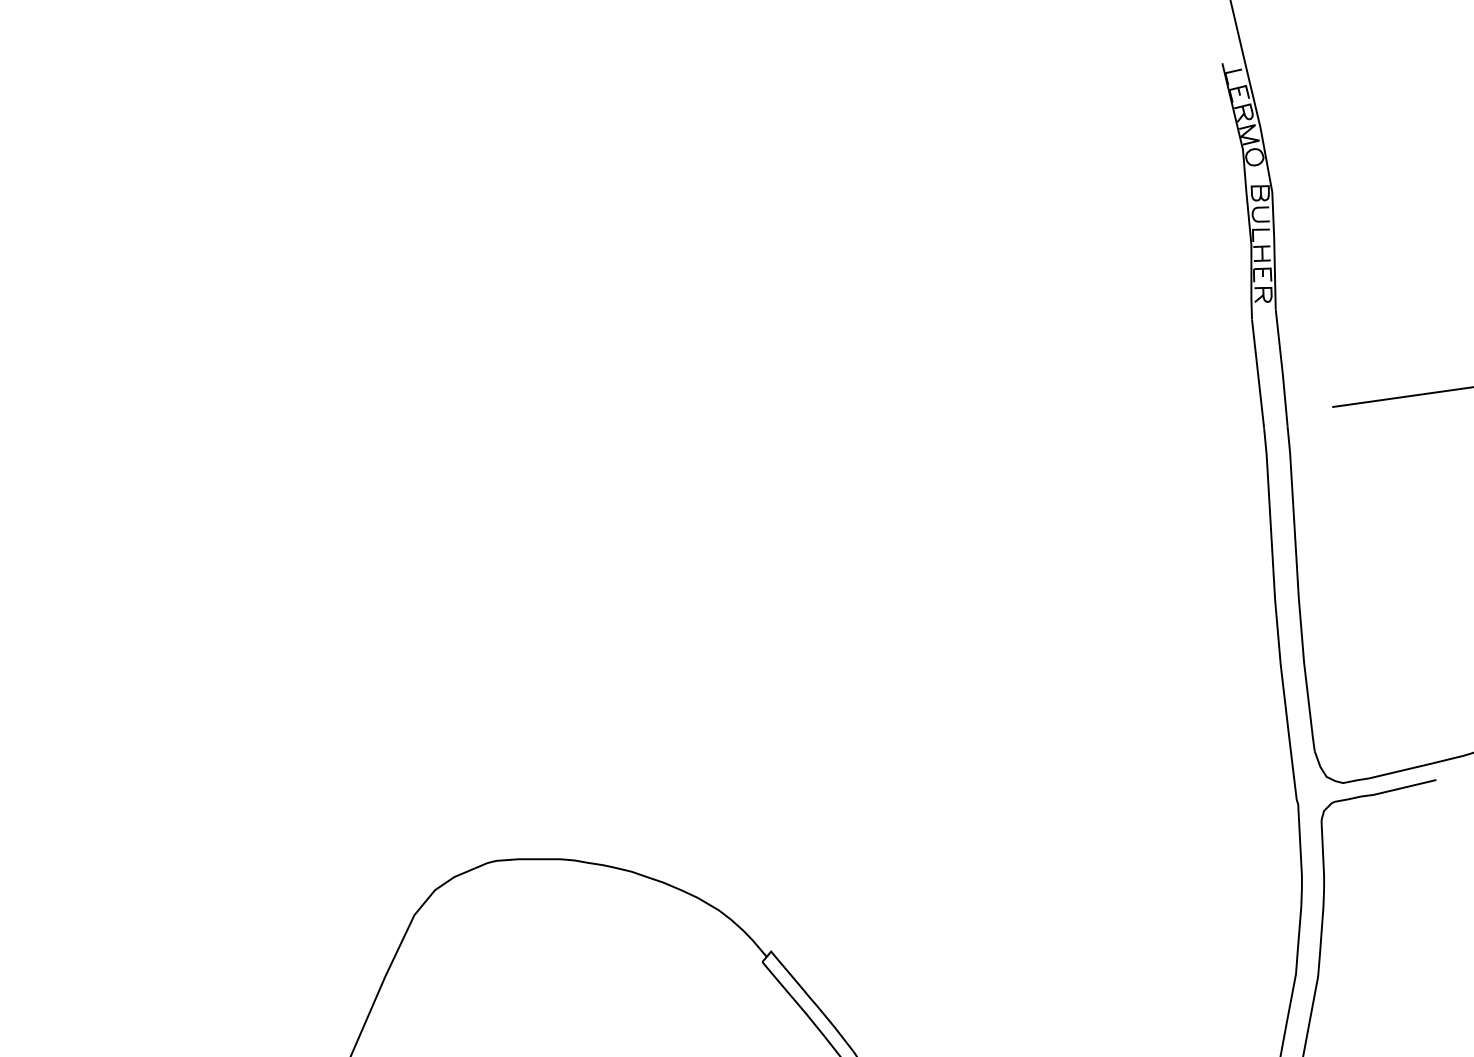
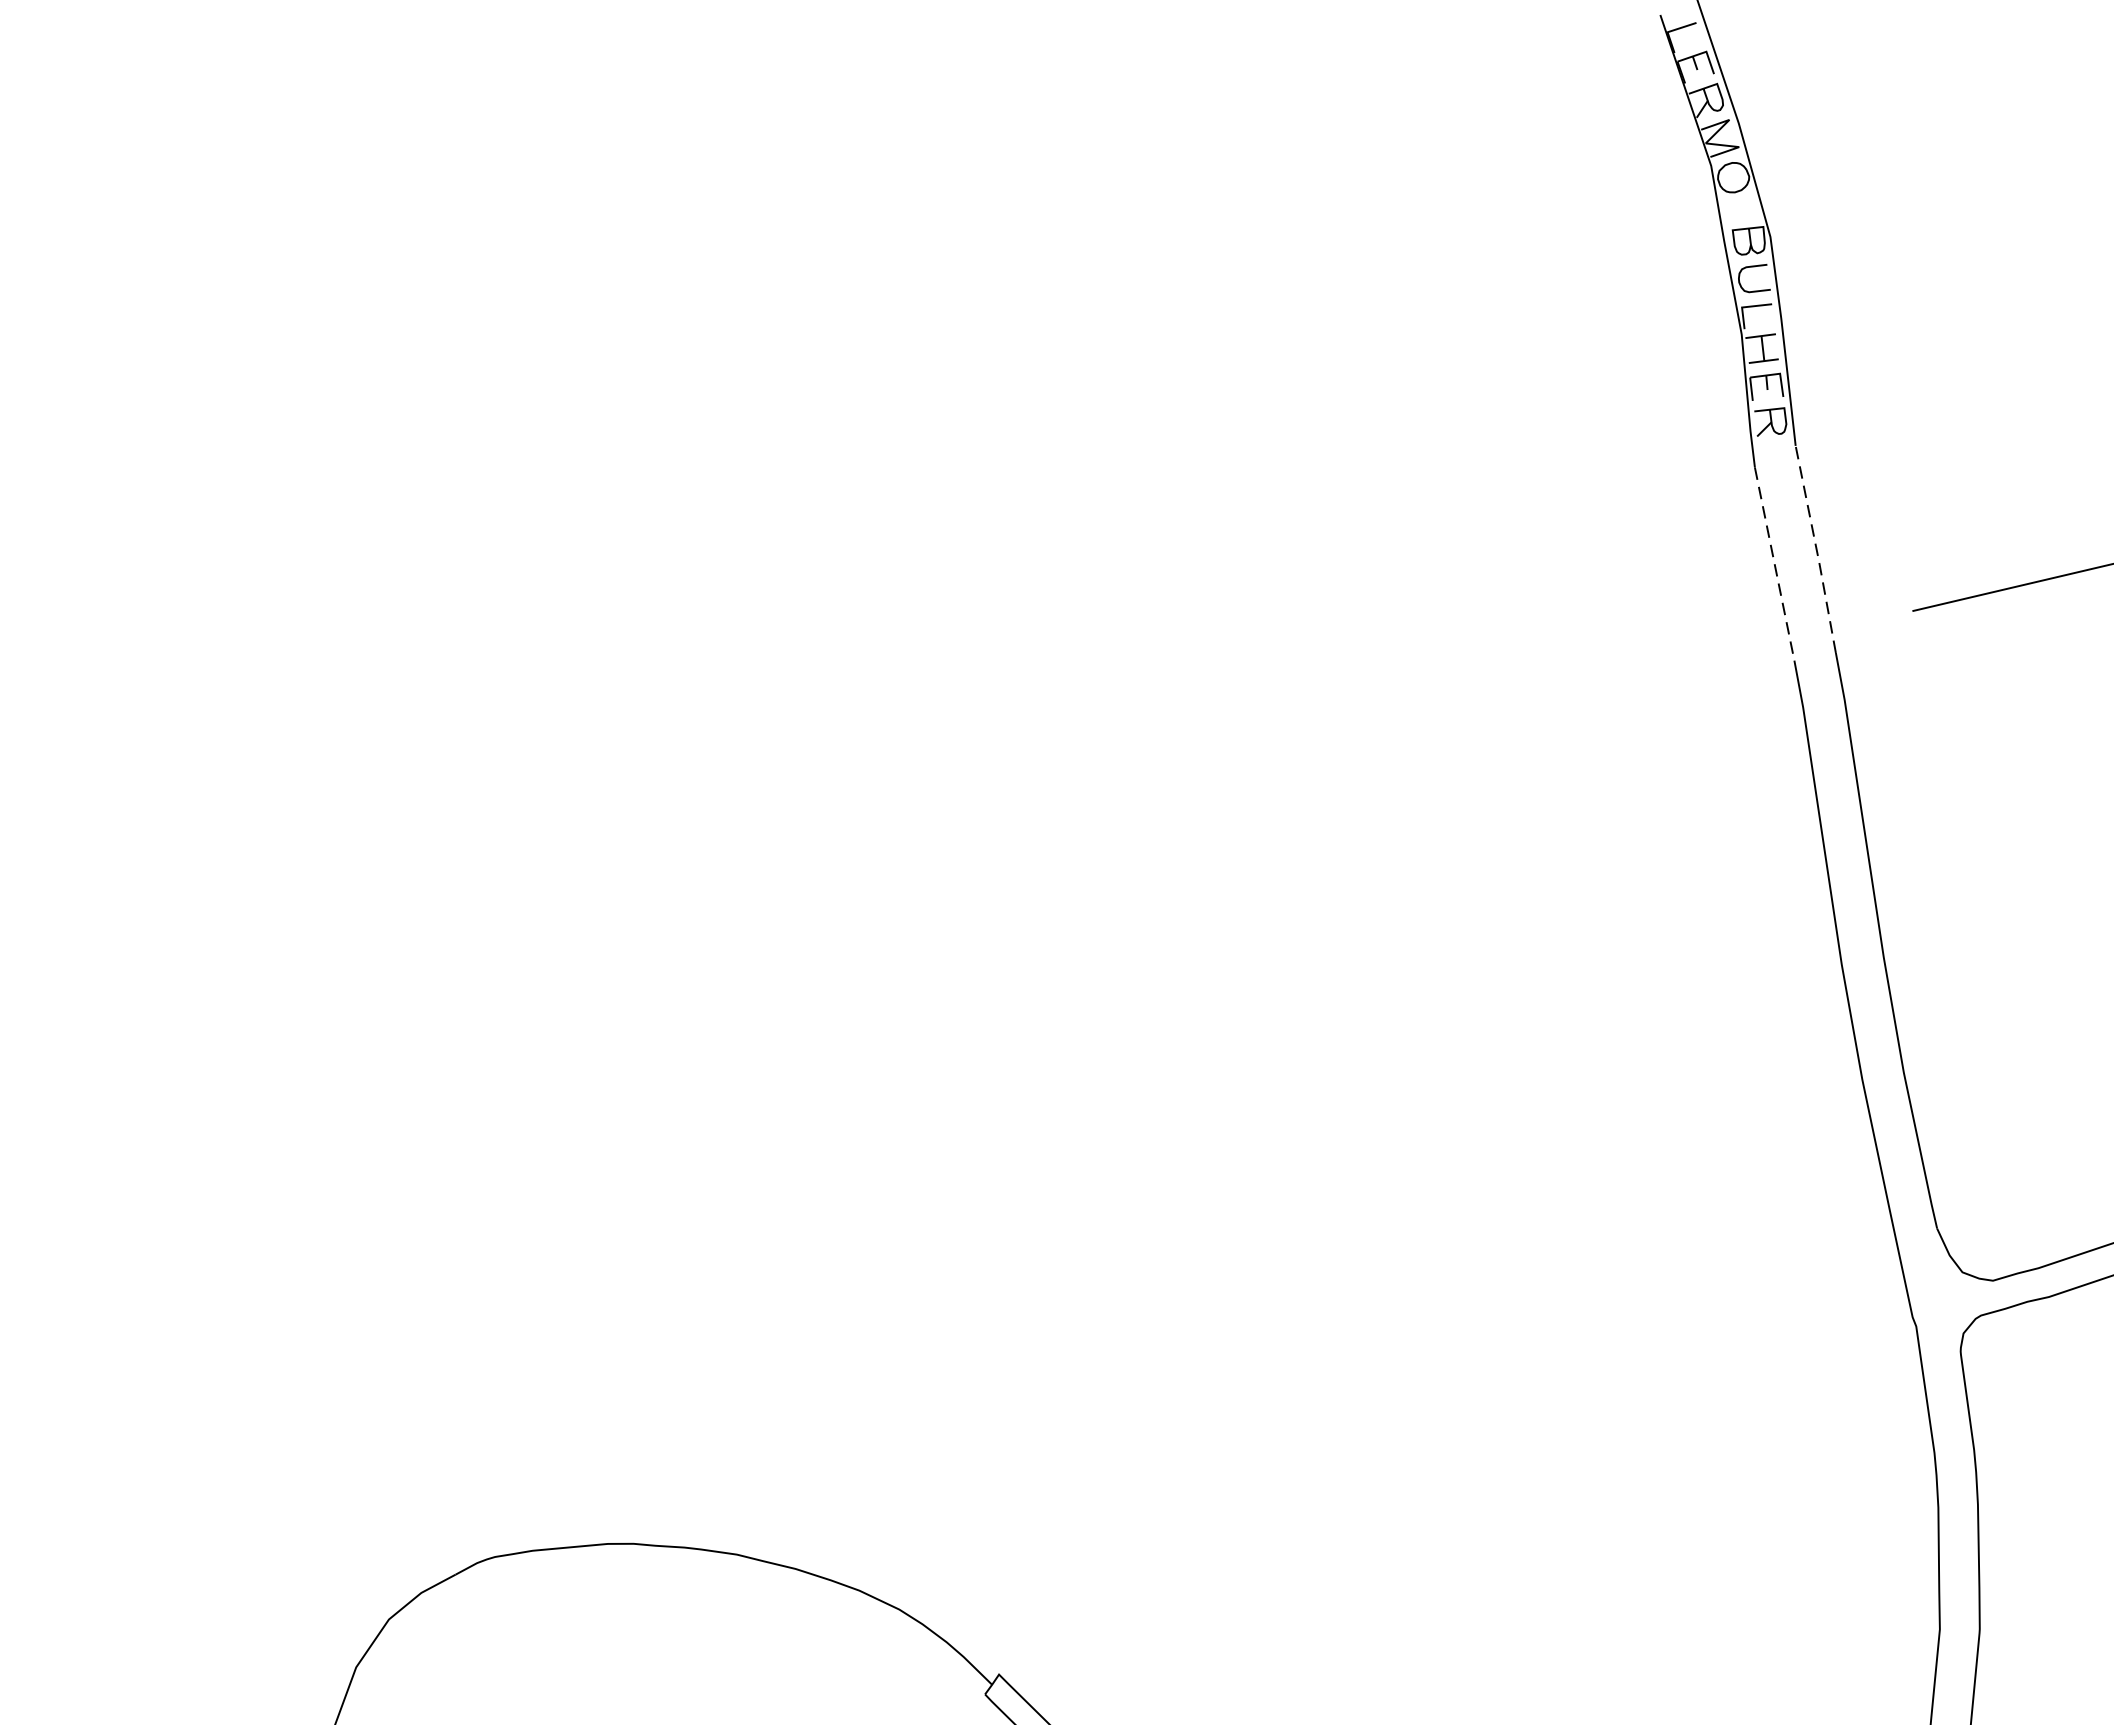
line: (1282, 368) -> (1817, 550), solid -> dashed
line: (1258, 374) -> (1775, 564), solid -> dashed

